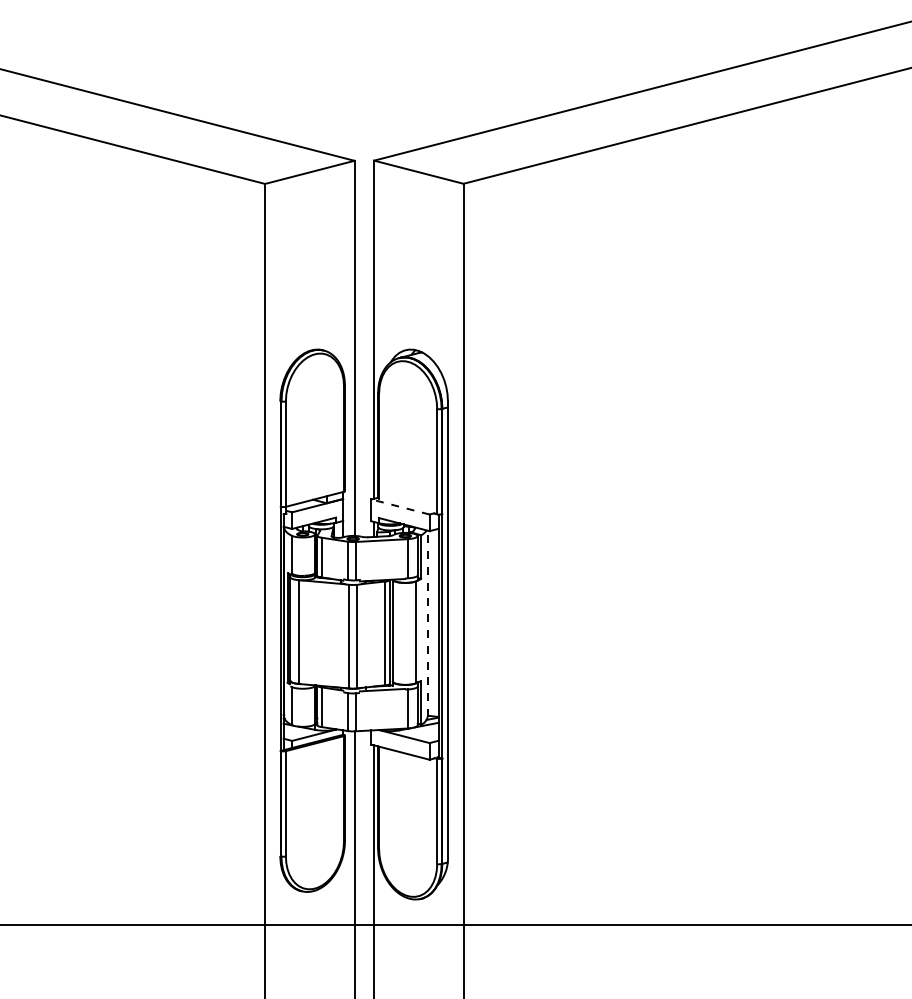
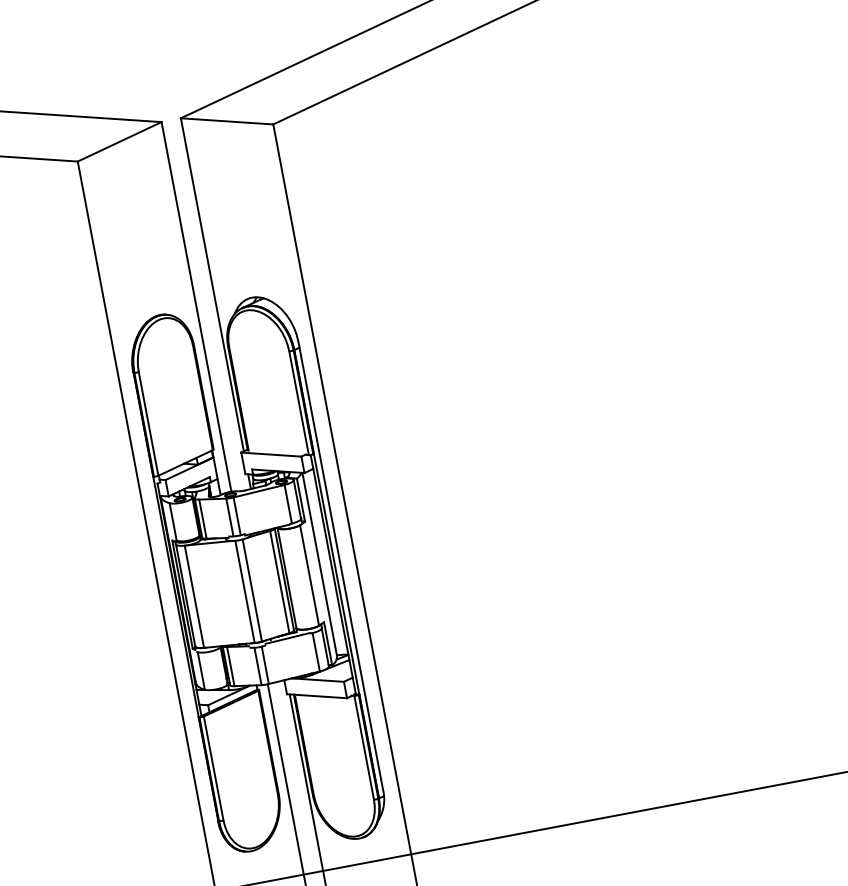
line: (400, 506) -> (271, 454), dashed -> solid
line: (427, 623) -> (319, 564), dashed -> solid

